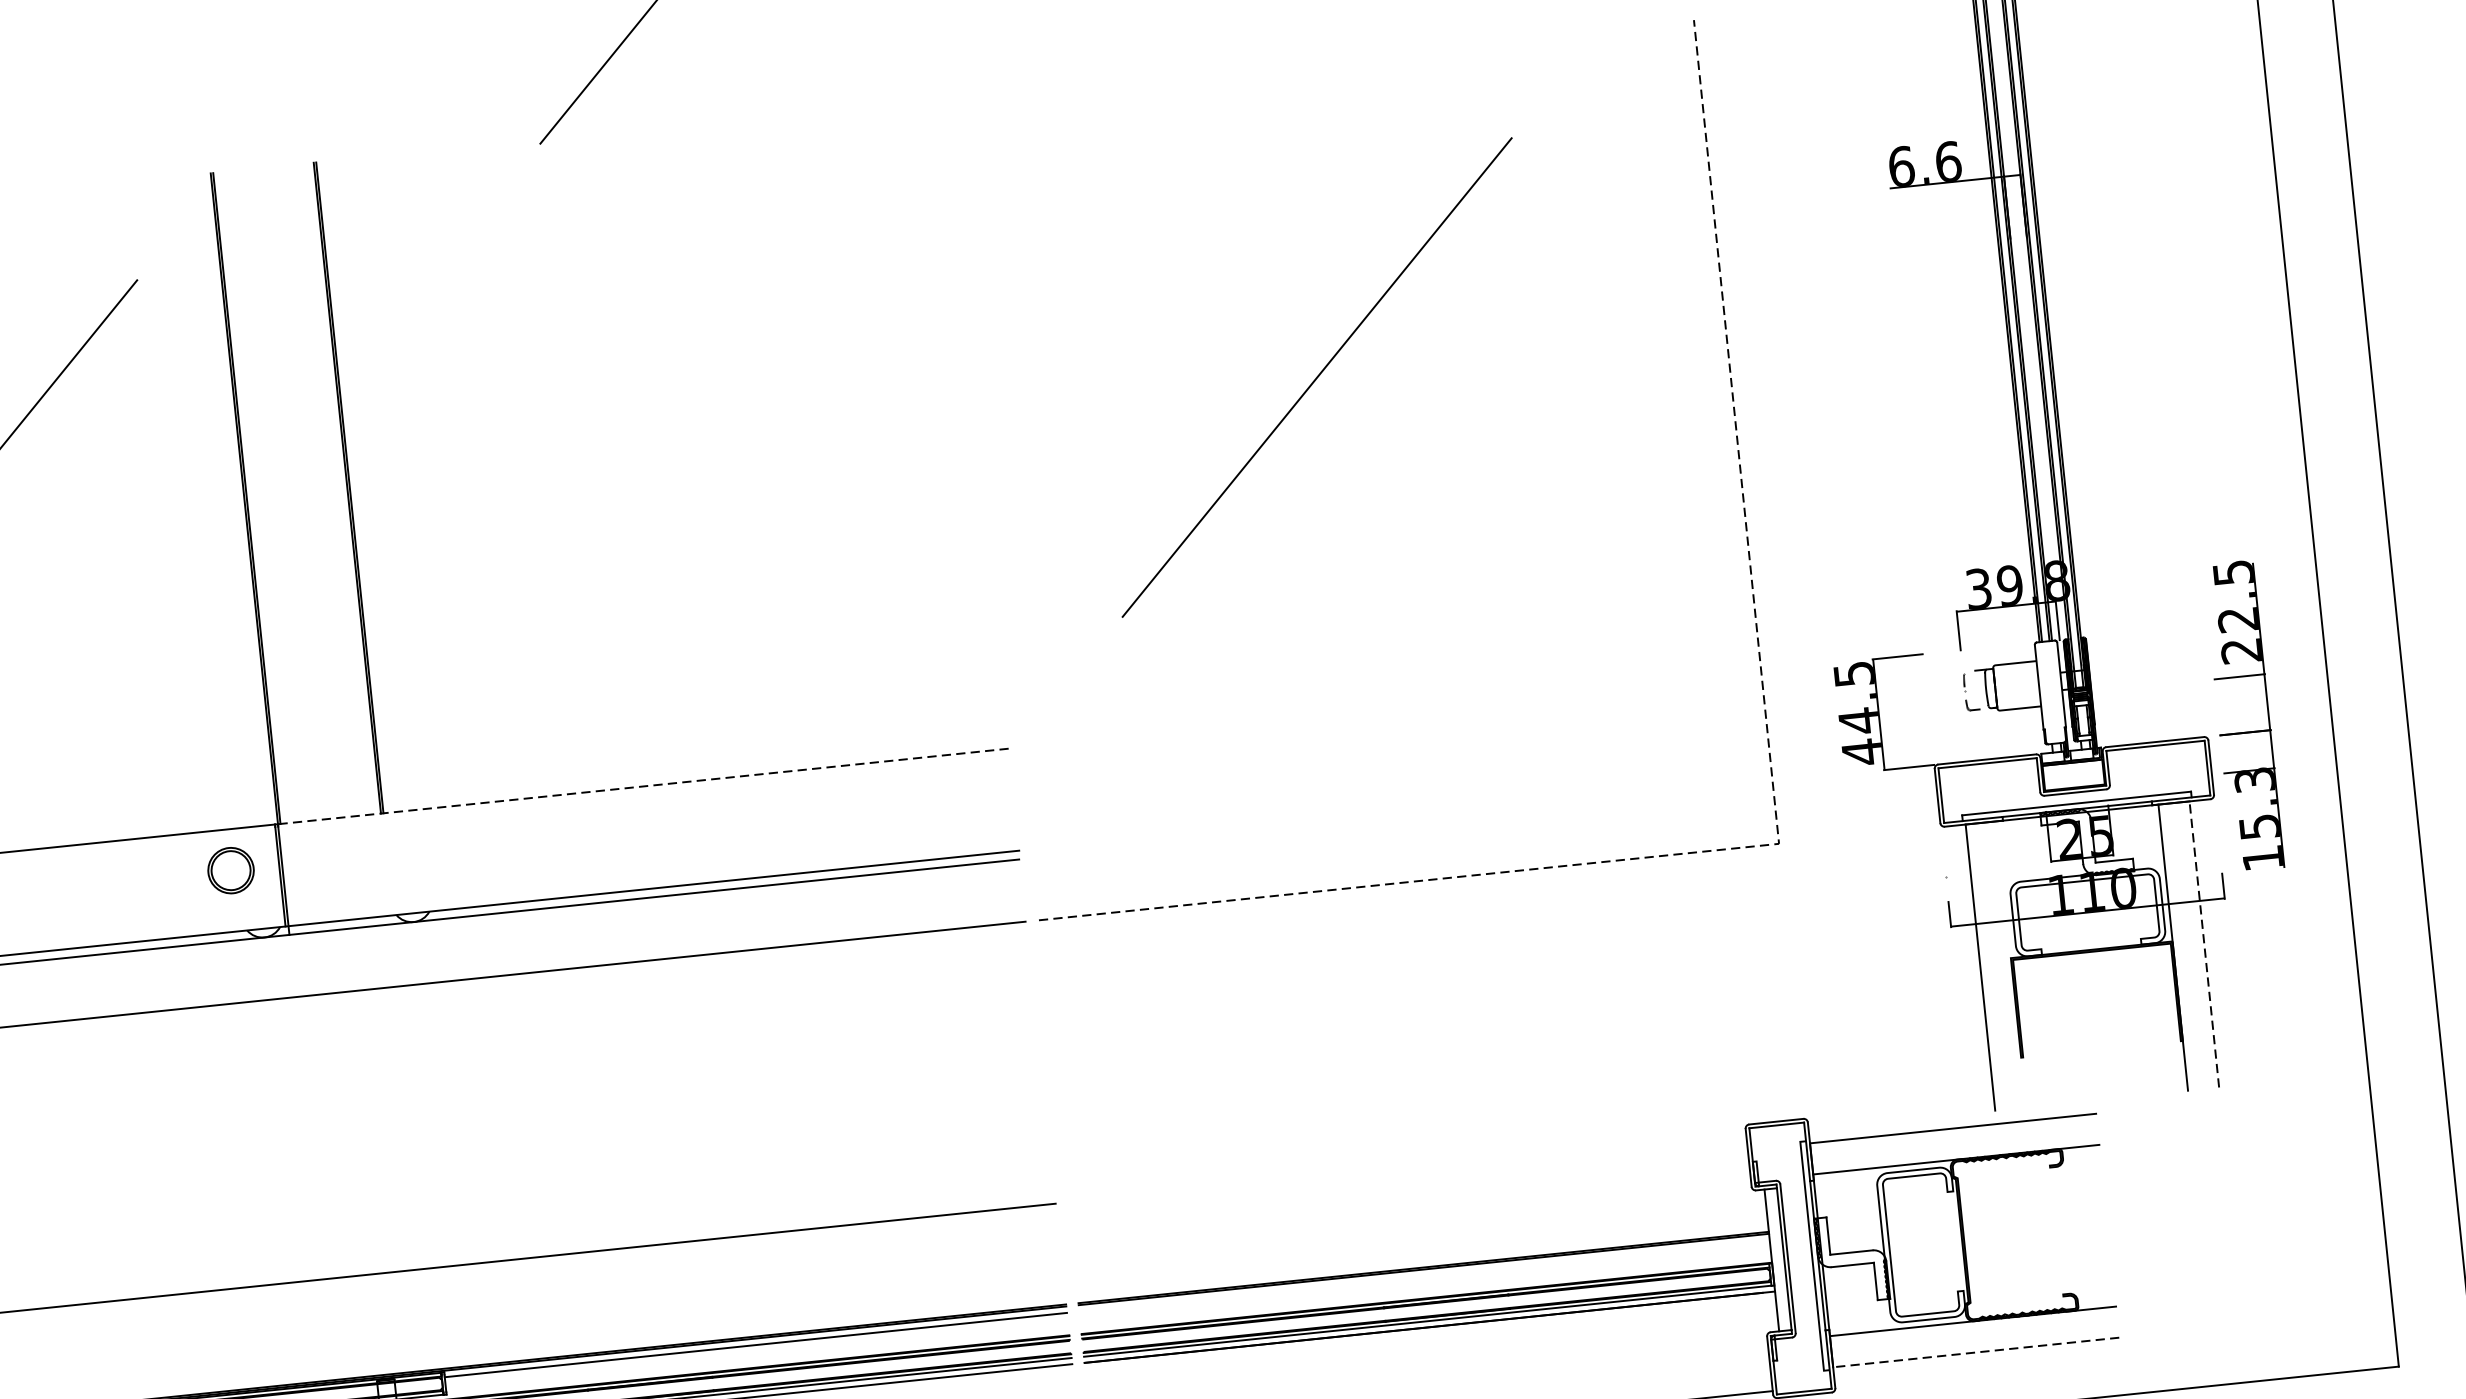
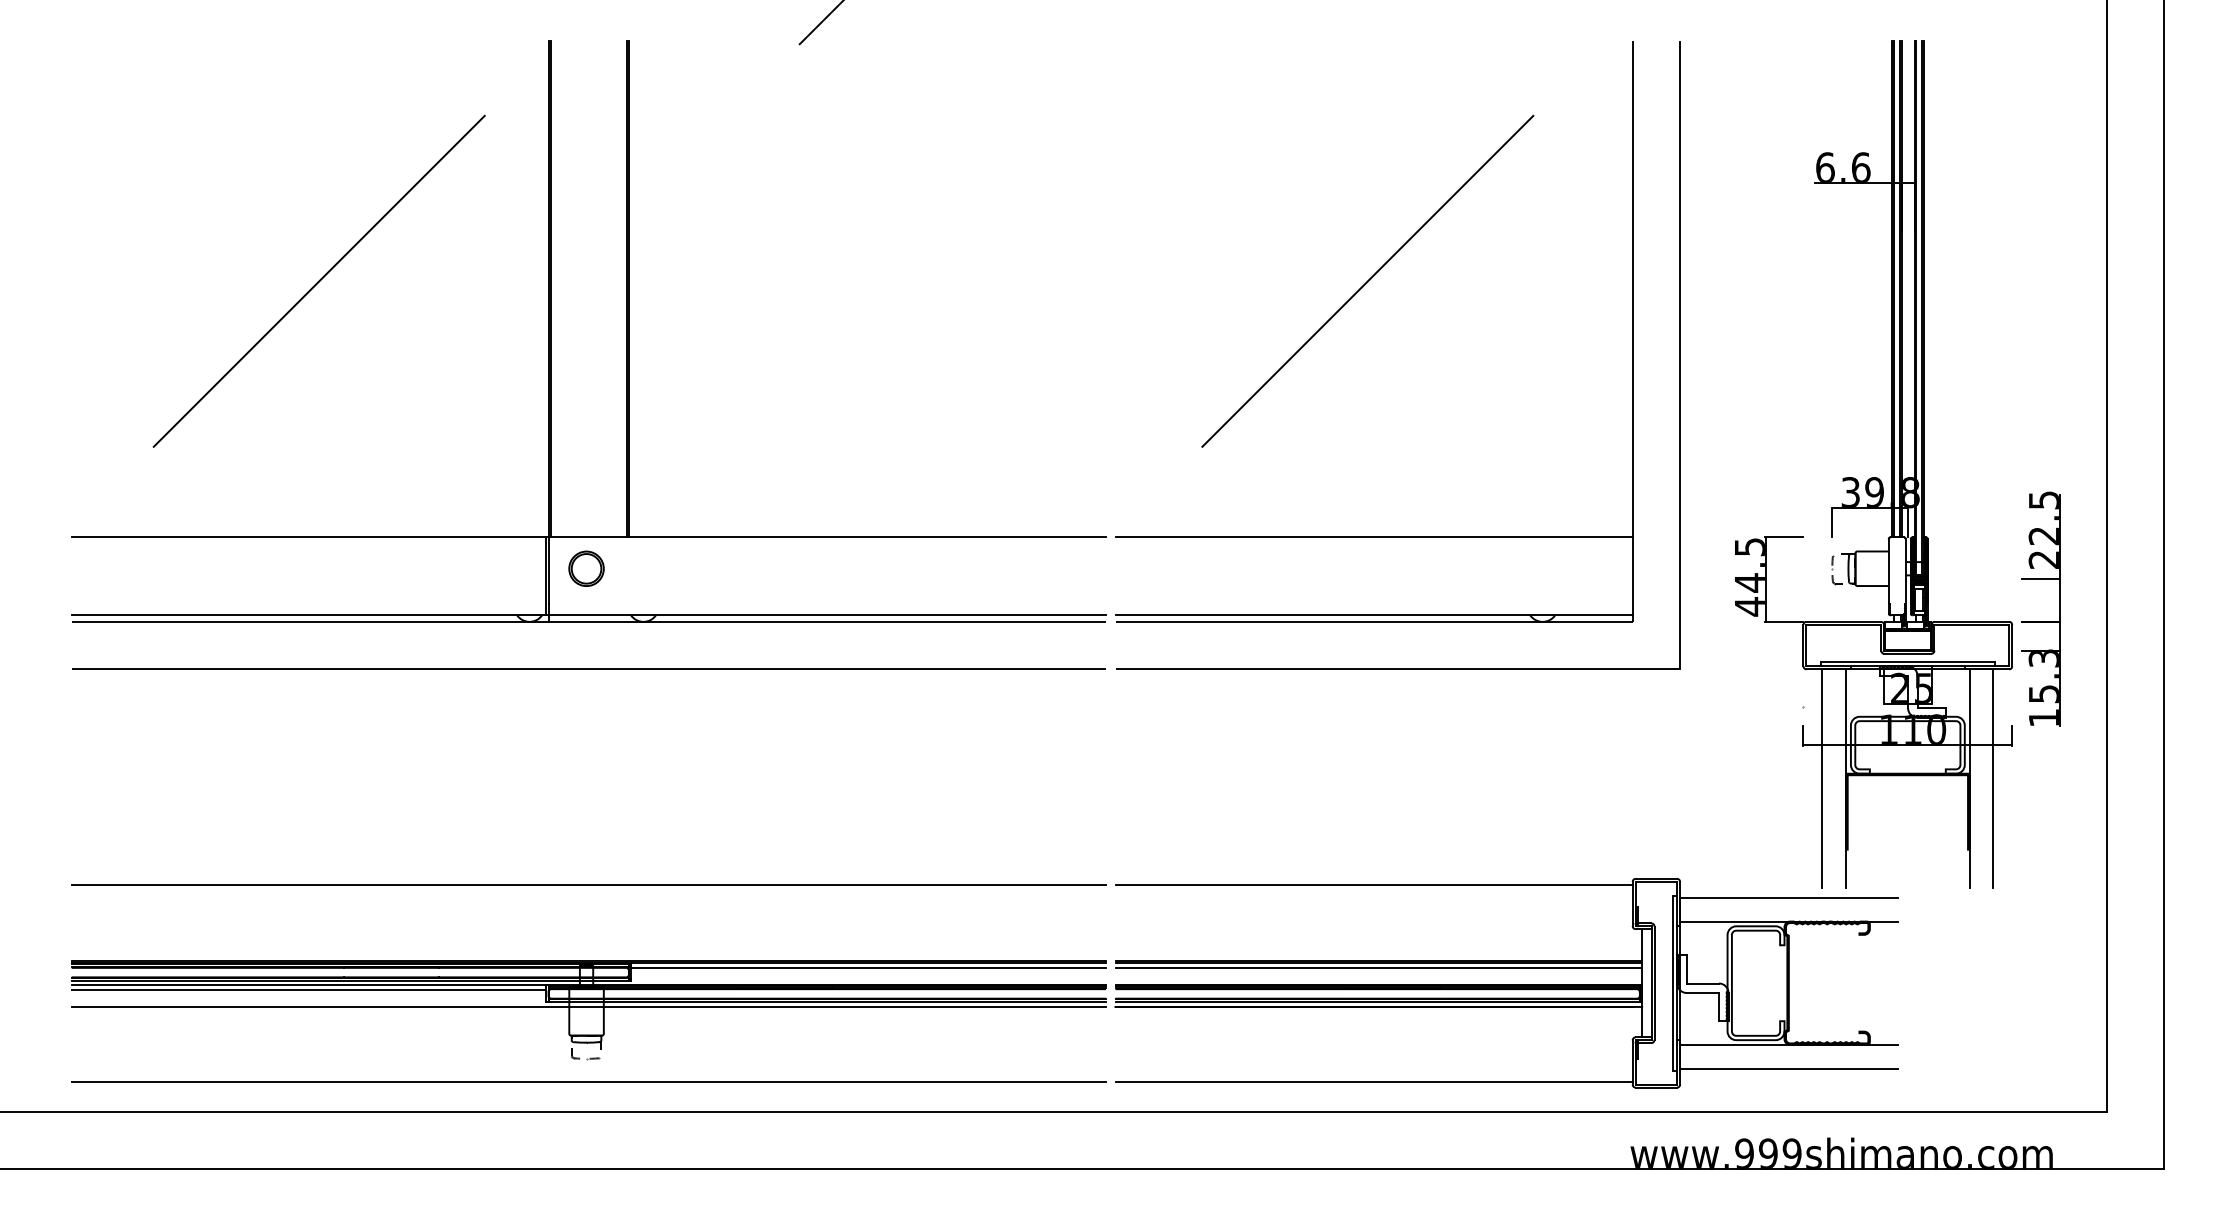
part: (1360, 711) -> (1374, 536), added
line: (643, 786) -> (827, 537), dashed -> solid
line: (1775, 802) -> (1680, 637), dashed -> solid
part: (230, 870) -> (586, 568), moved
line: (2204, 943) -> (1993, 777), dashed -> solid
line: (2011, 964) -> (1846, 778), added
line: (1406, 1167) -> (1373, 884), added
line: (1424, 1275) -> (1378, 967), added
line: (1975, 1352) -> (1788, 1068), dashed -> solid

